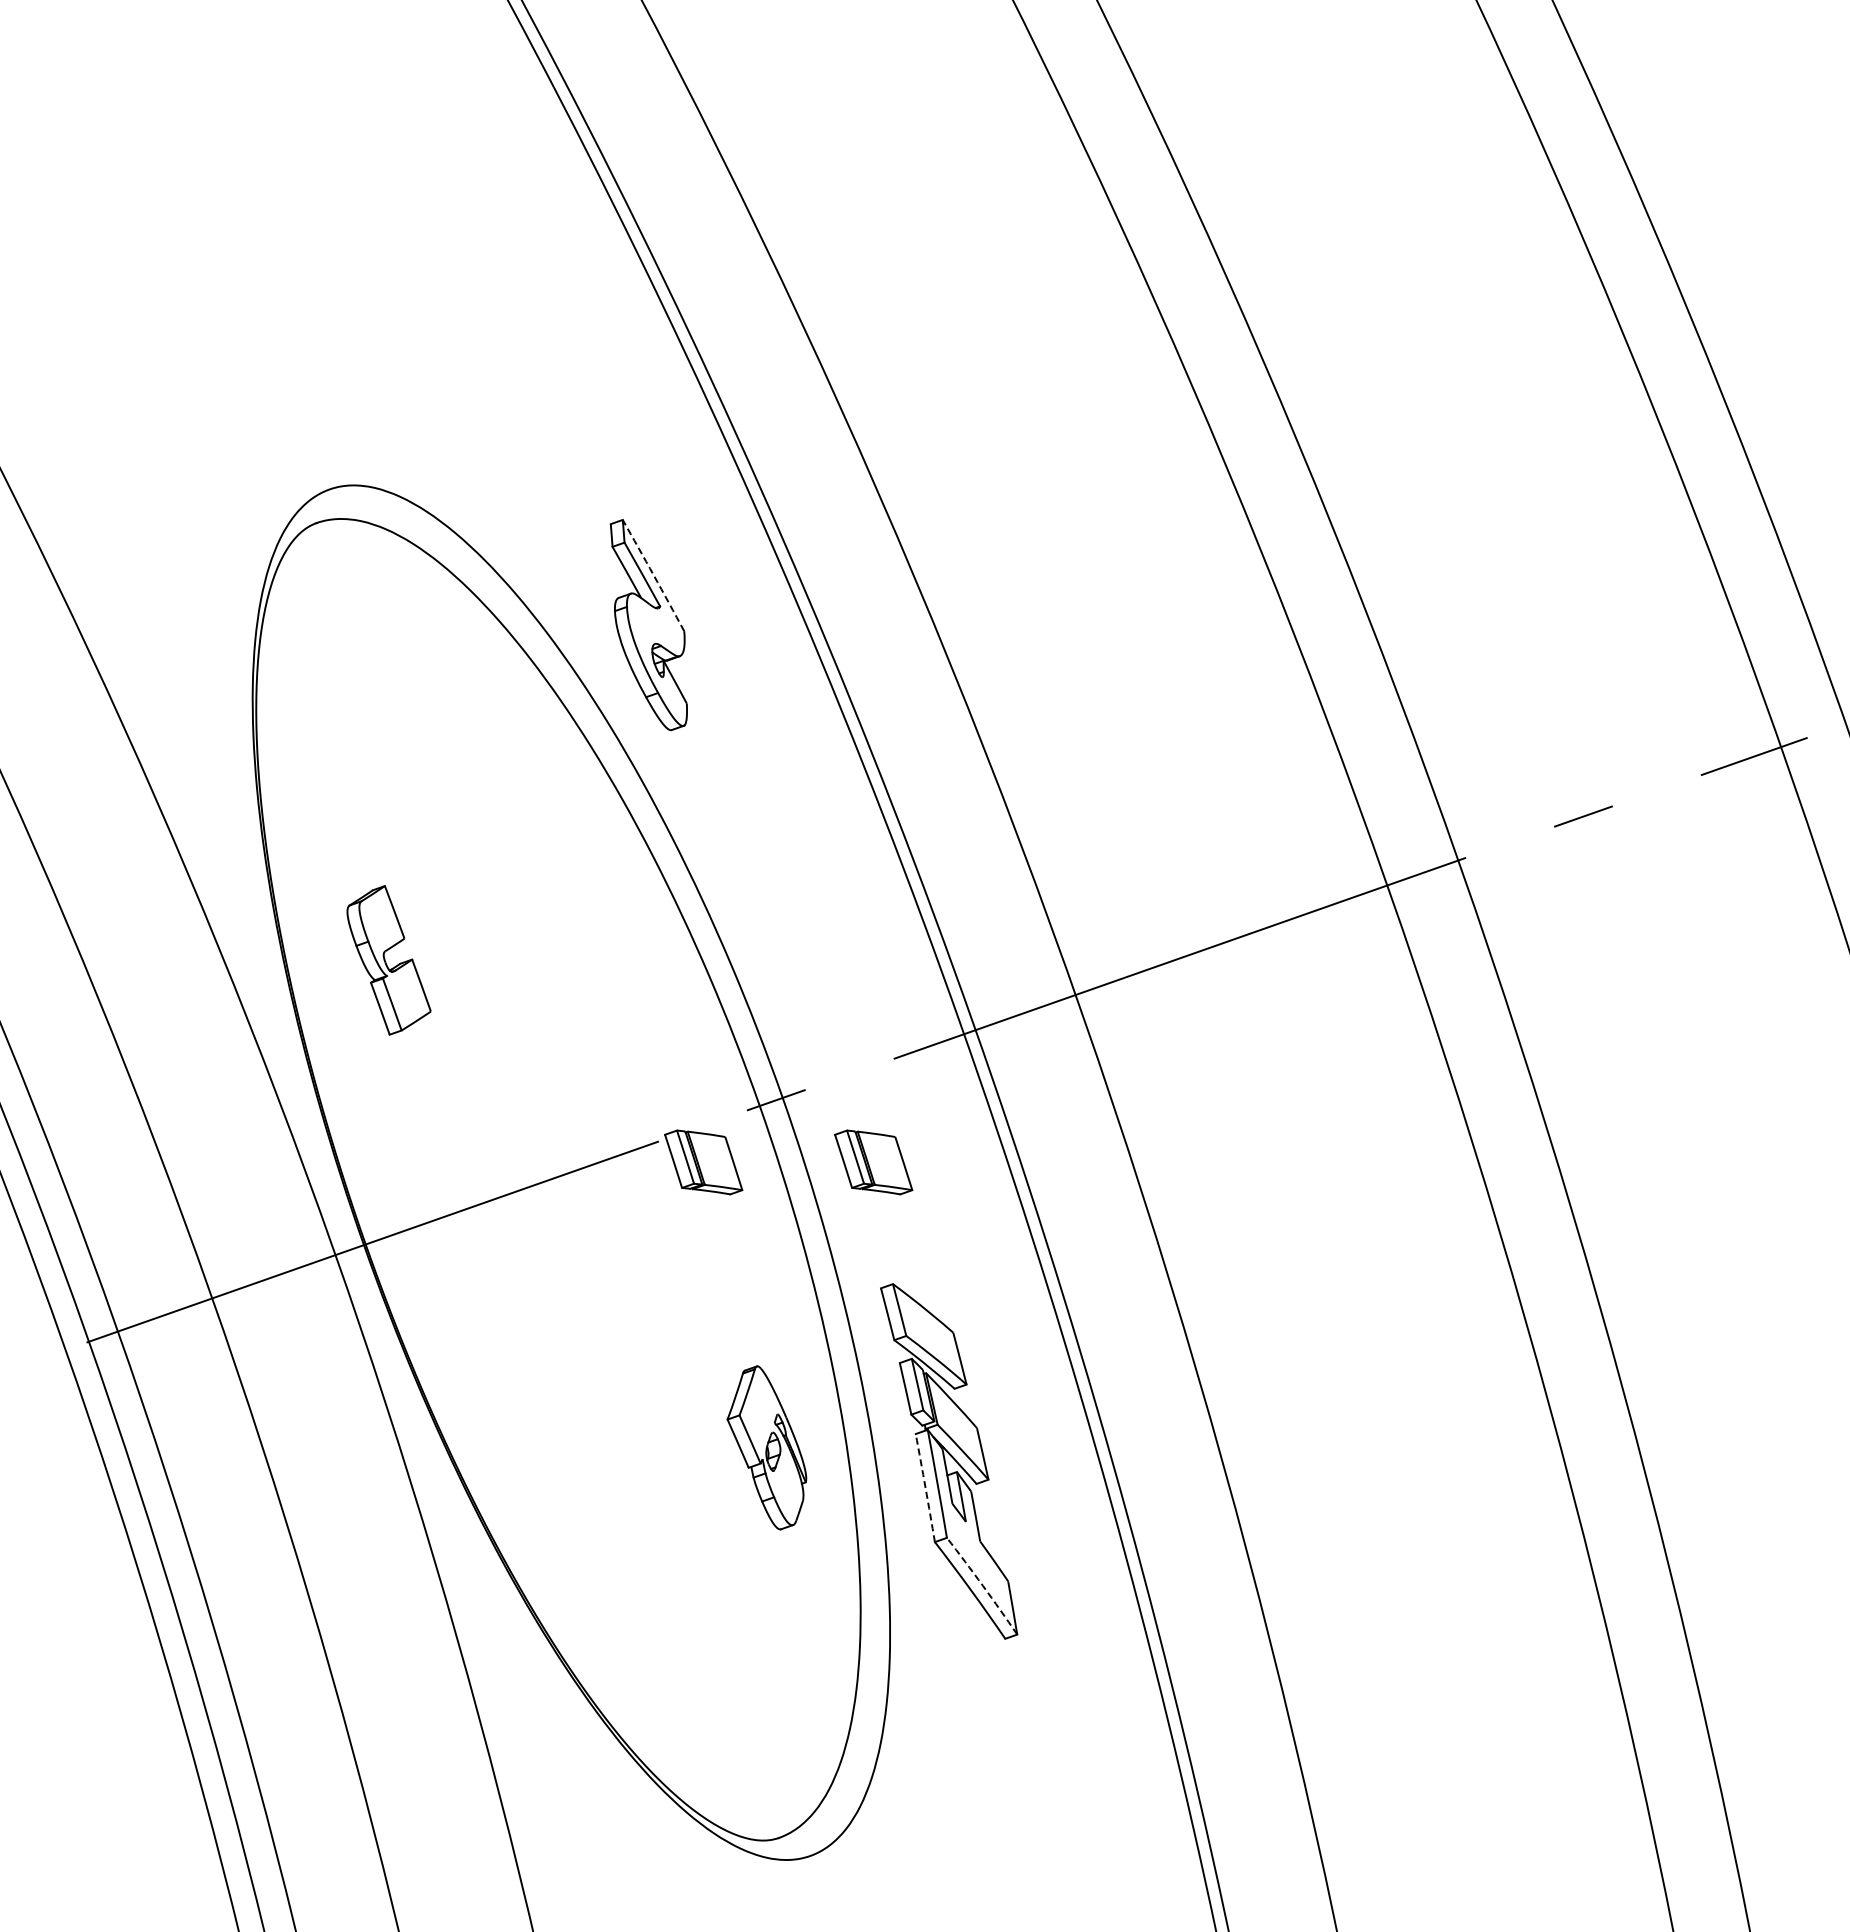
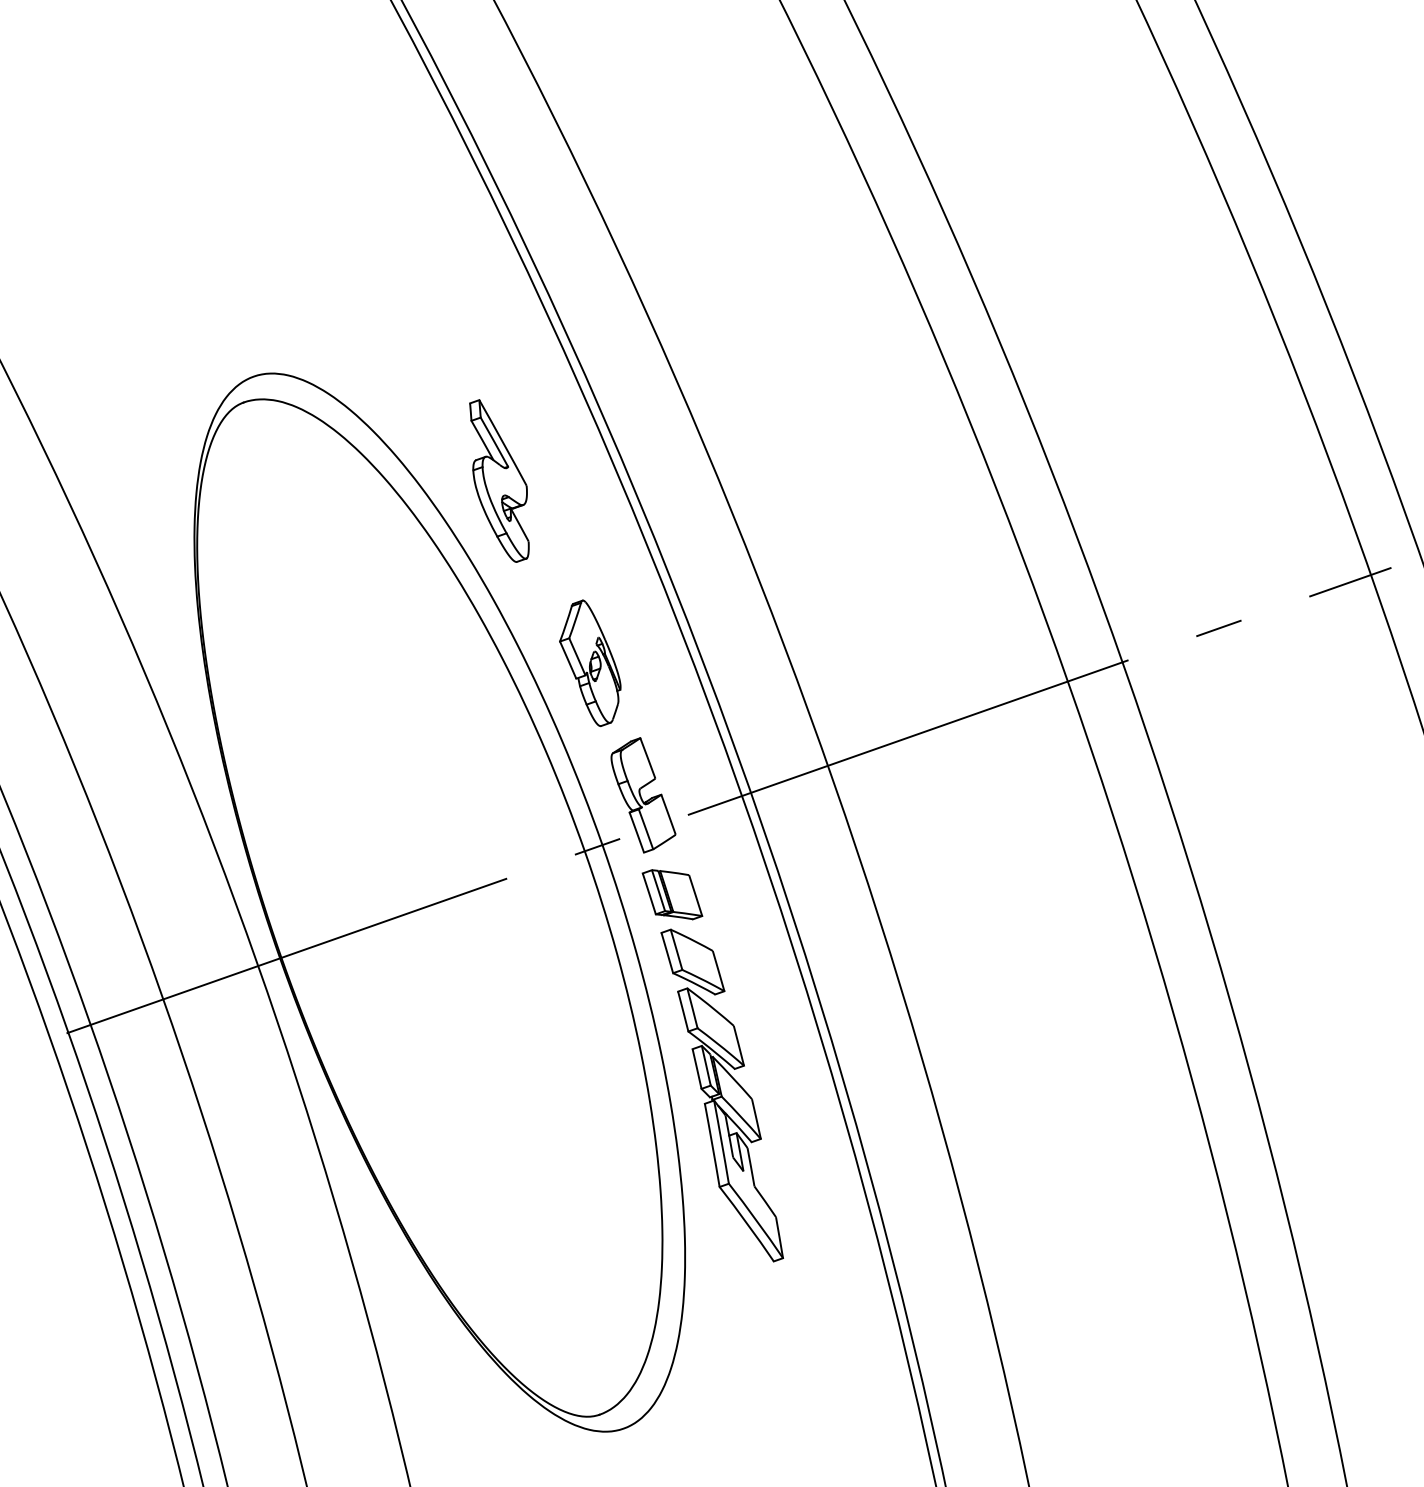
arc: (653, 575) -> (502, 442), dashed -> solid
part: (388, 960) -> (643, 795), moved
part: (703, 1162) -> (541, 894), removed
part: (900, 1249) -> (693, 961), added
part: (766, 1447) -> (589, 663), moved
arc: (925, 1488) -> (712, 1145), dashed -> solid
arc: (982, 1585) -> (756, 1220), dashed -> solid

